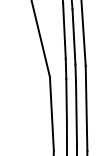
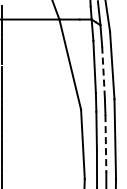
line: (73, 37) -> (103, 72), solid -> dashed
line: (76, 113) -> (105, 143), solid -> dashed

